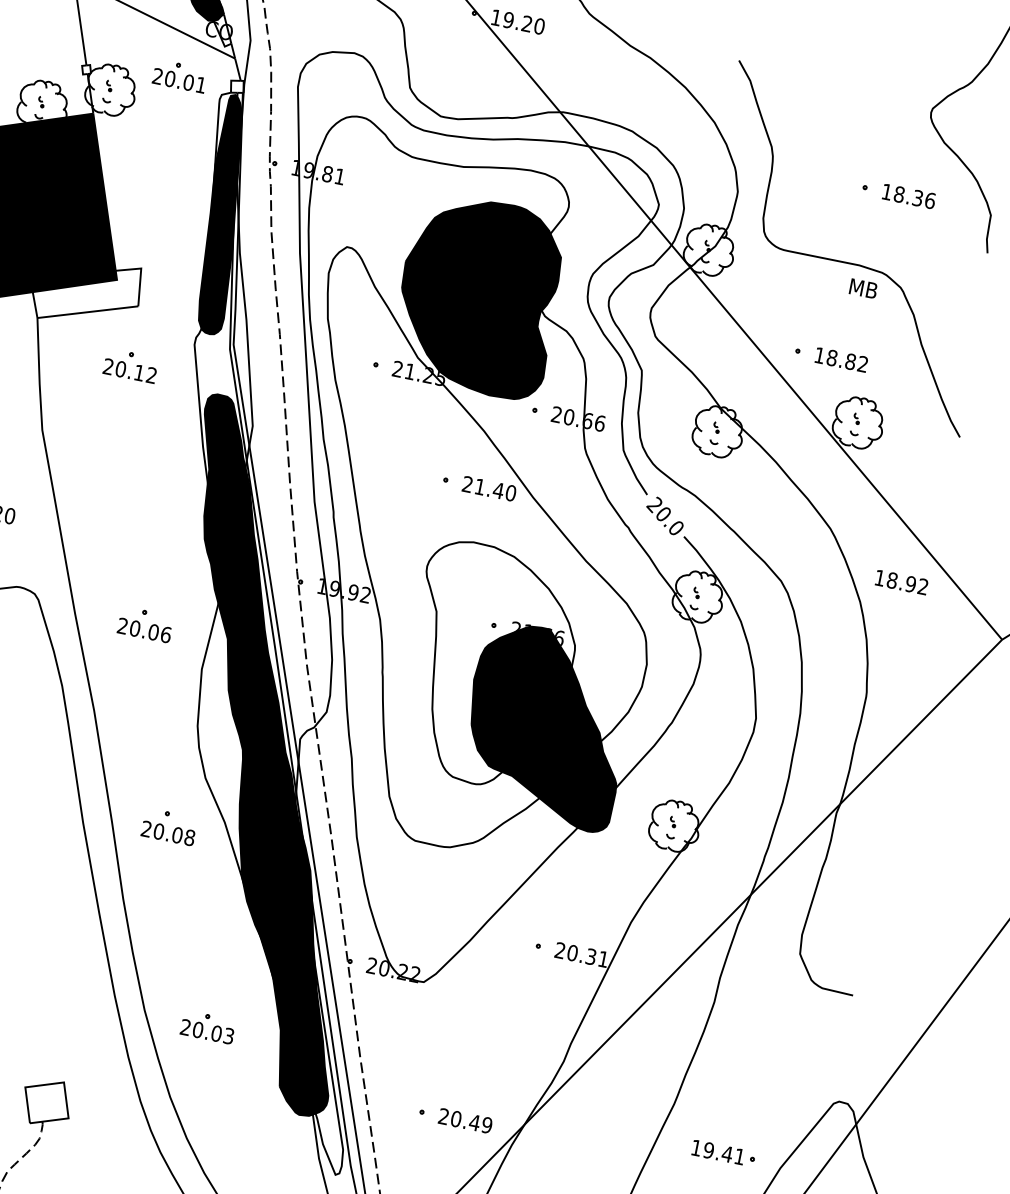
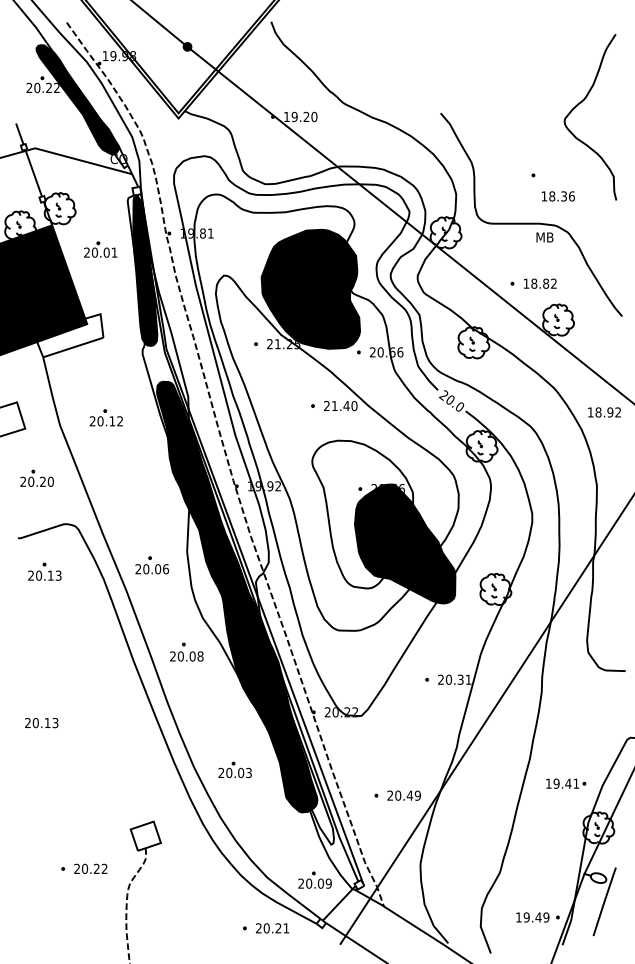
part: (179, 75) -> (100, 249), moved
text: (907, 196) -> (557, 196), moved
part: (129, 364) -> (105, 417), moved
part: (144, 624) -> (151, 565), moved

